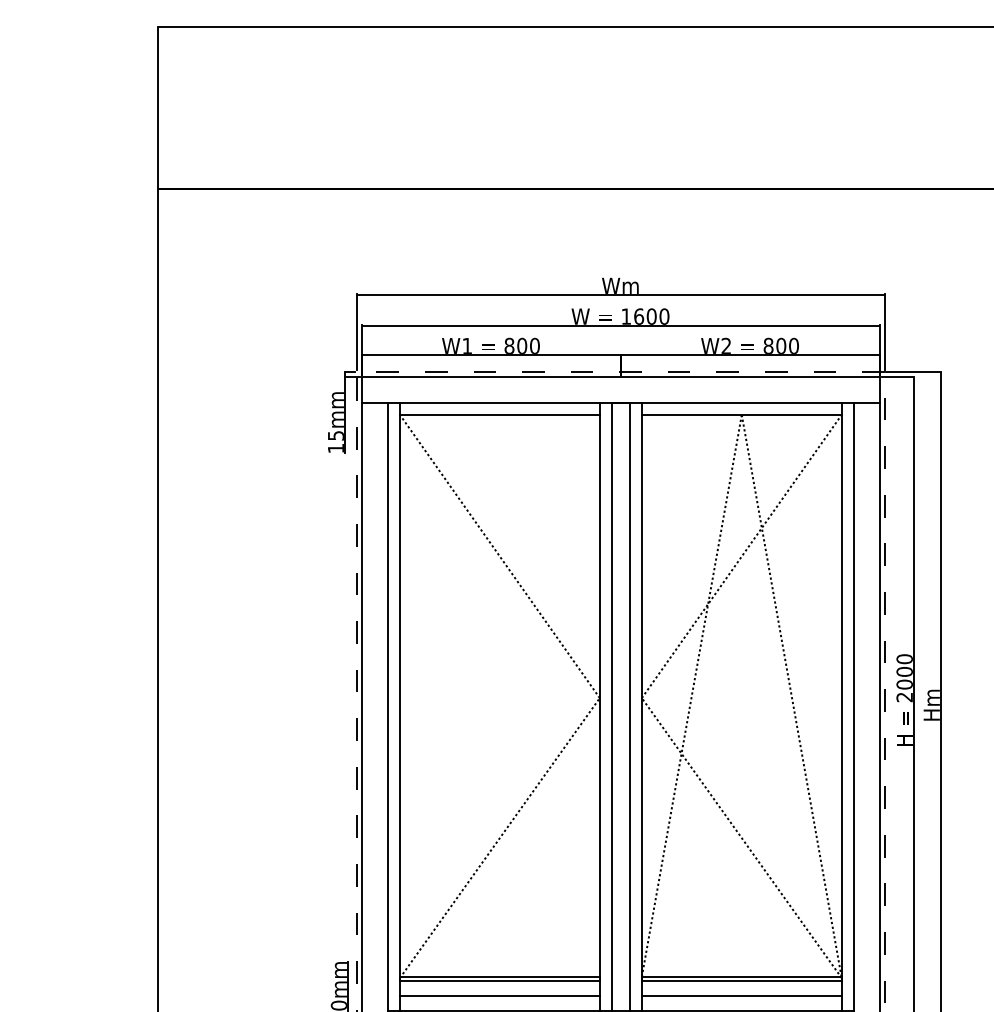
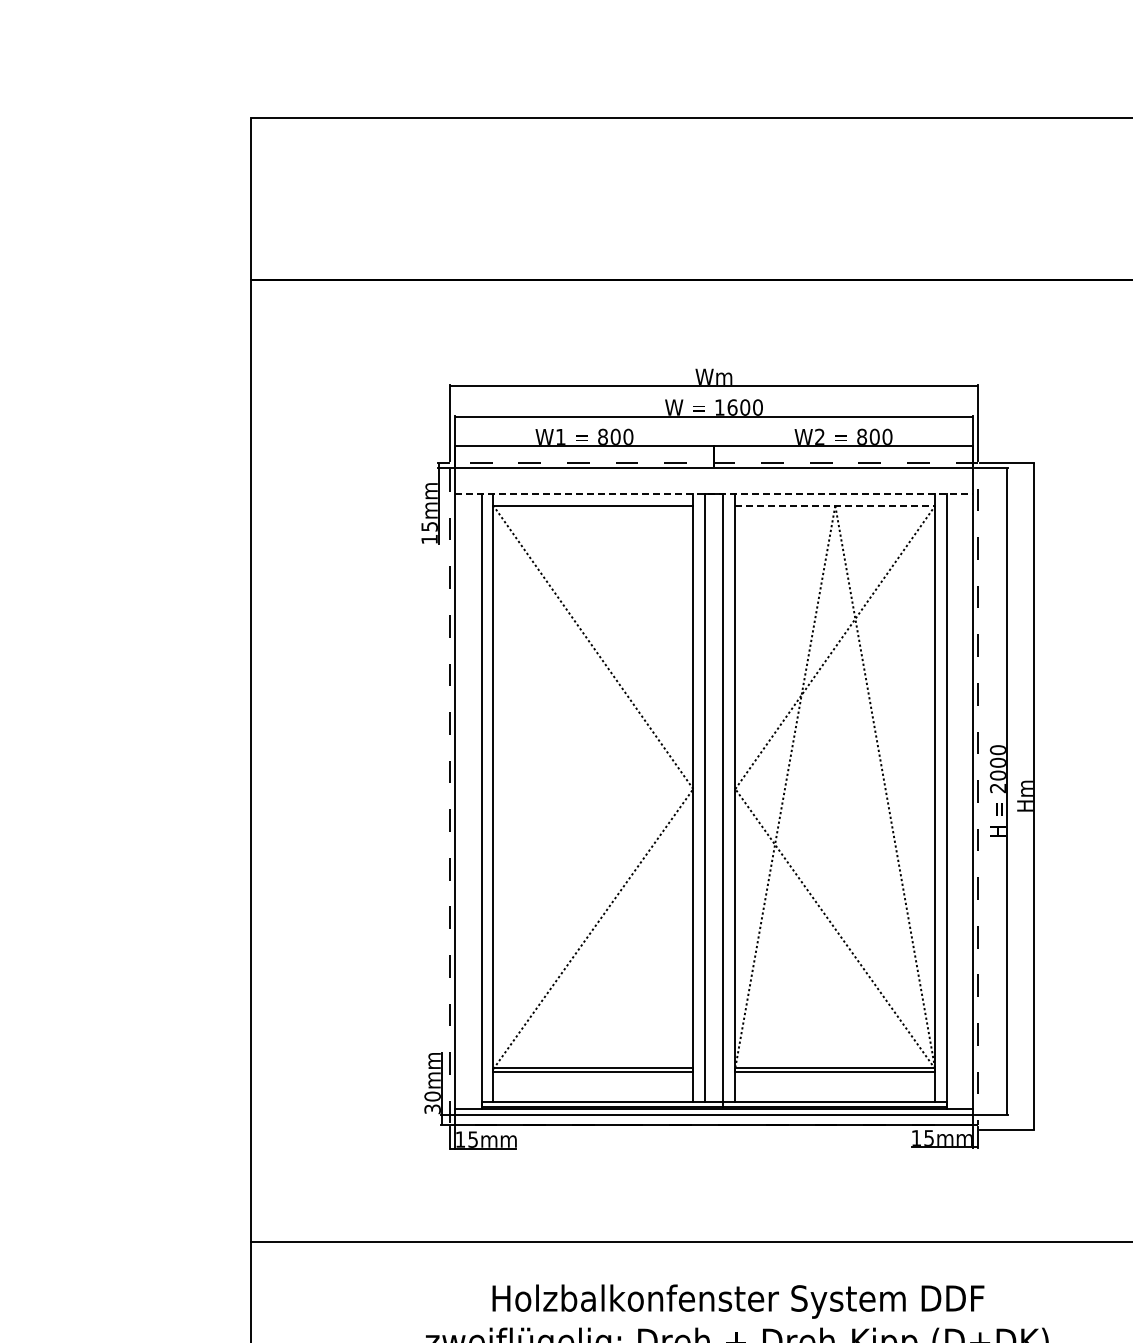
line: (621, 402) -> (714, 493), solid -> dashed
line: (742, 414) -> (835, 505), solid -> dashed
line: (500, 996) -> (593, 1087), removed
line: (742, 996) -> (835, 1087), removed

